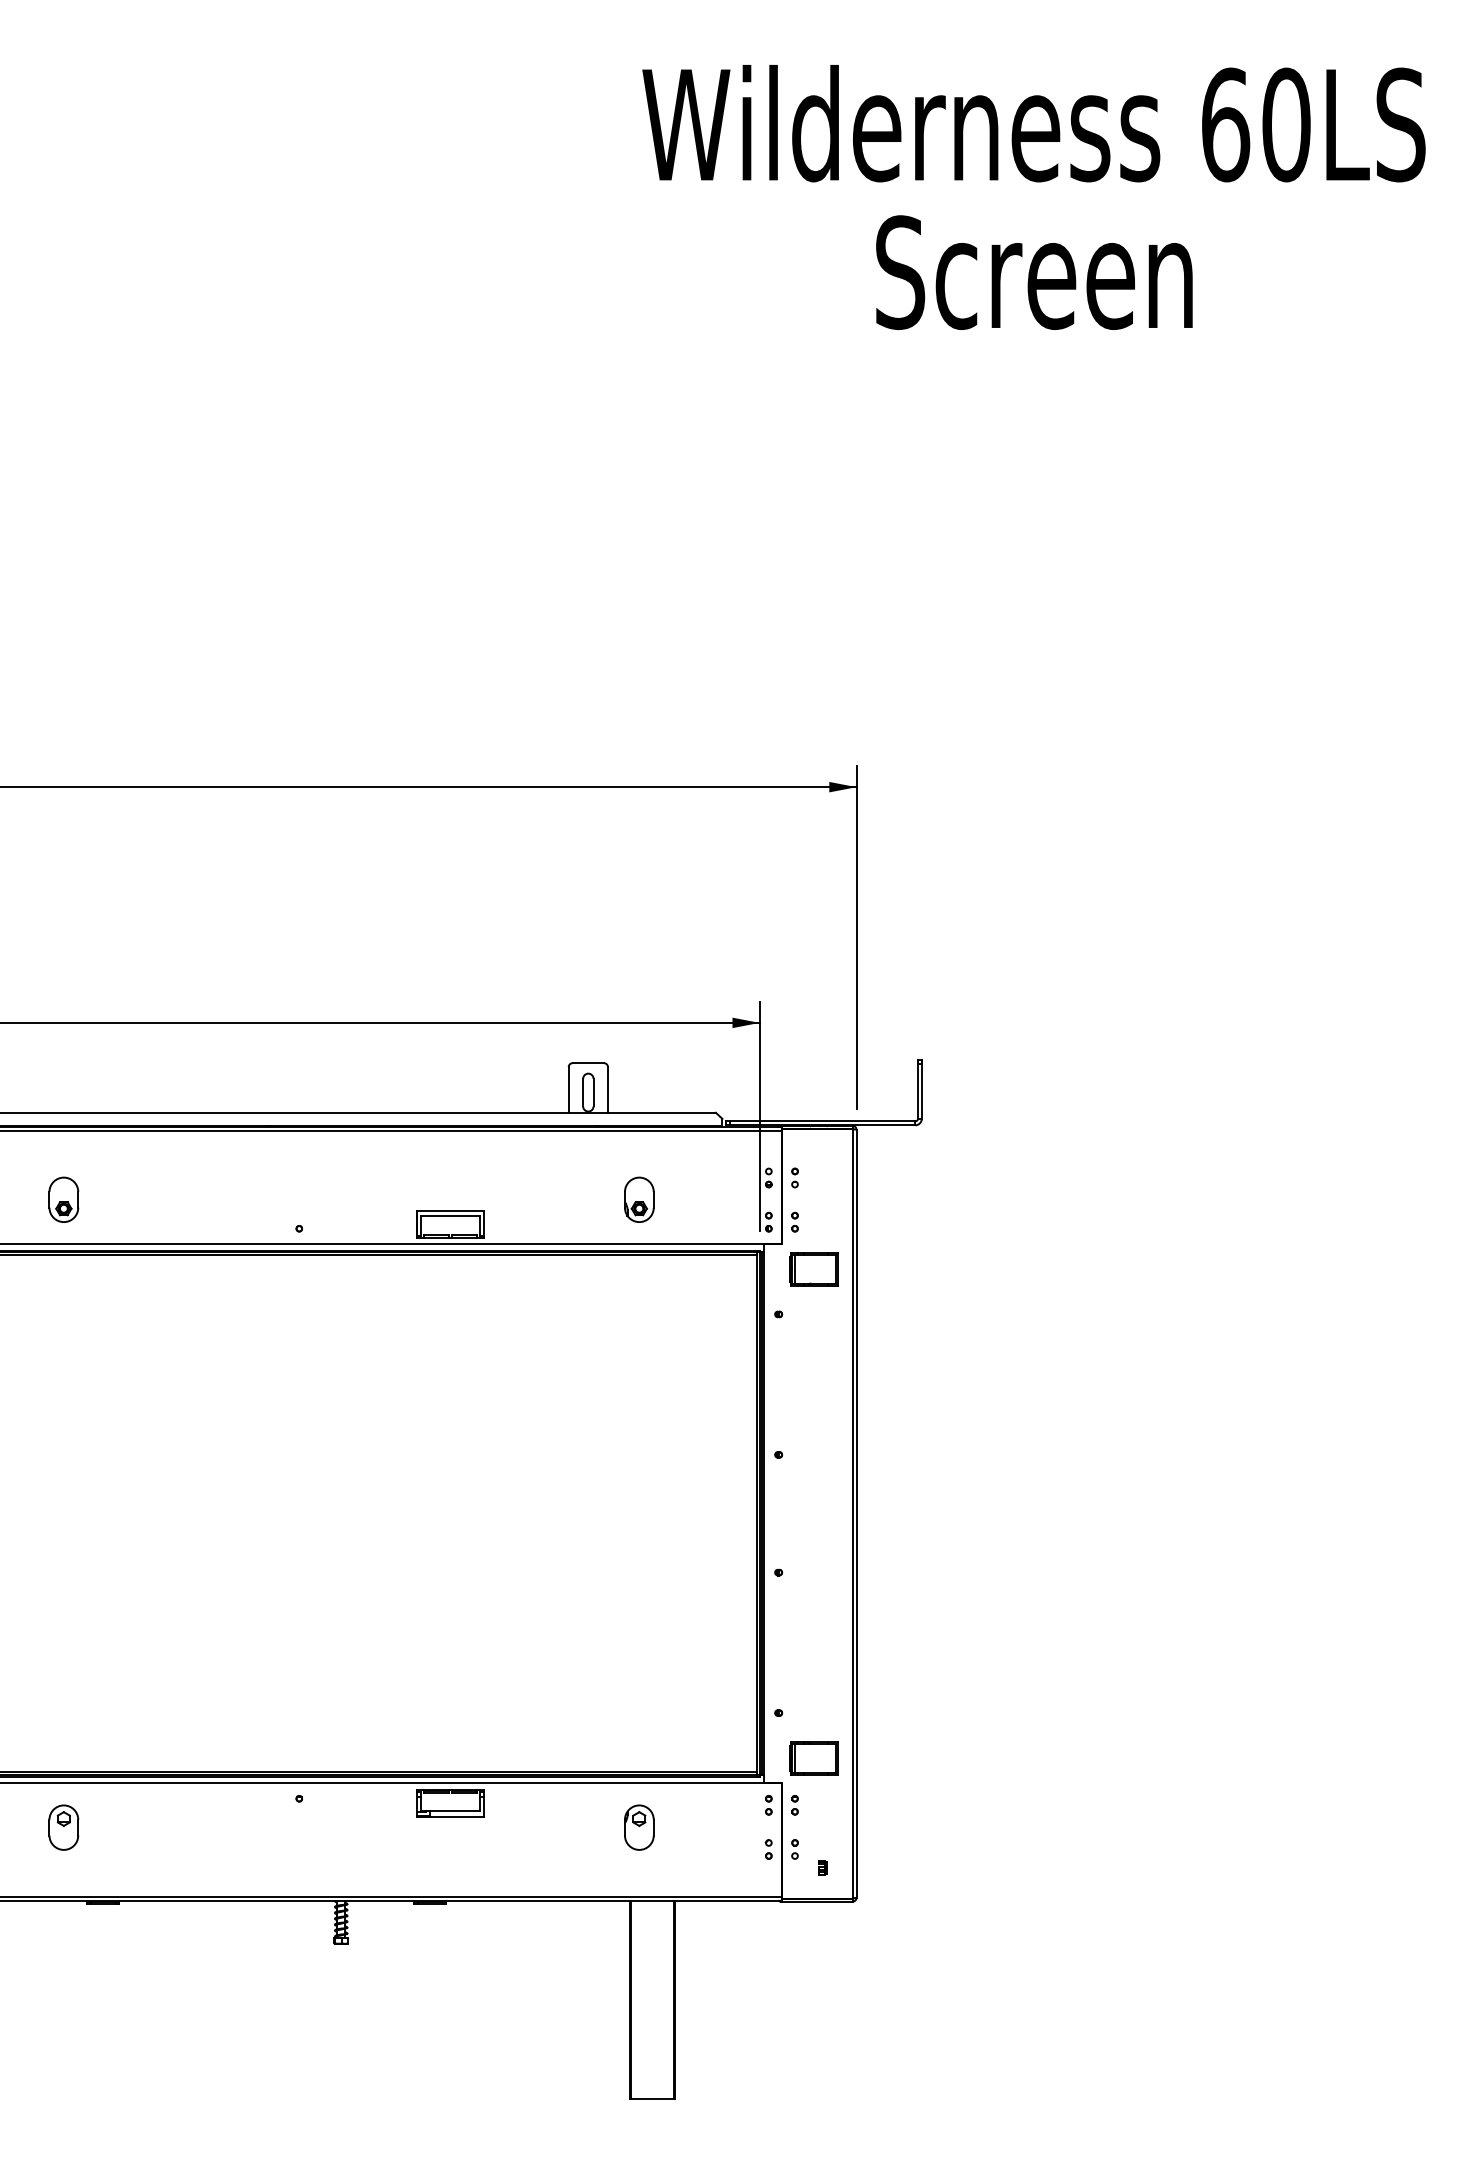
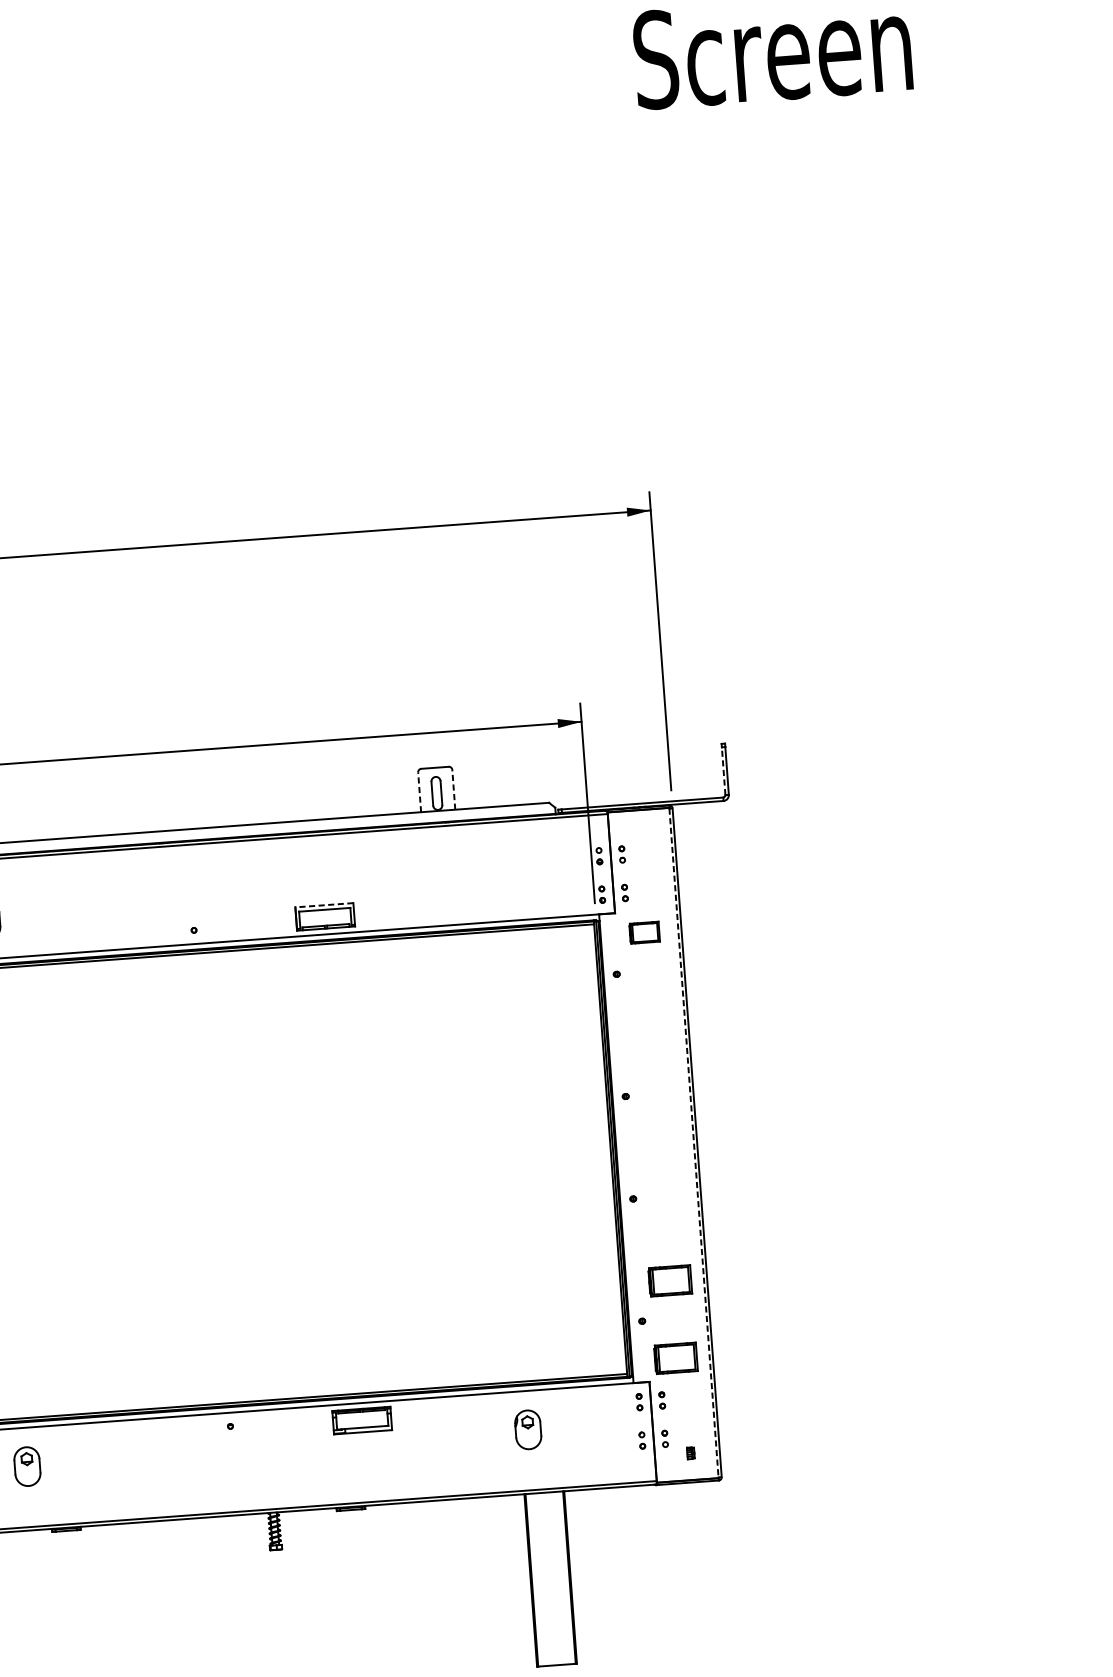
line: (568, 1089) -> (419, 791), solid -> dashed
line: (607, 1089) -> (453, 789), solid -> dashed
line: (917, 1090) -> (723, 770), solid -> dashed
part: (639, 1199) -> (488, 883), removed
line: (449, 1210) -> (323, 904), solid -> dashed
part: (813, 1269) -> (644, 932), size x0.7
line: (852, 1514) -> (693, 1143), solid -> dashed
part: (813, 1669) -> (669, 1281), added

